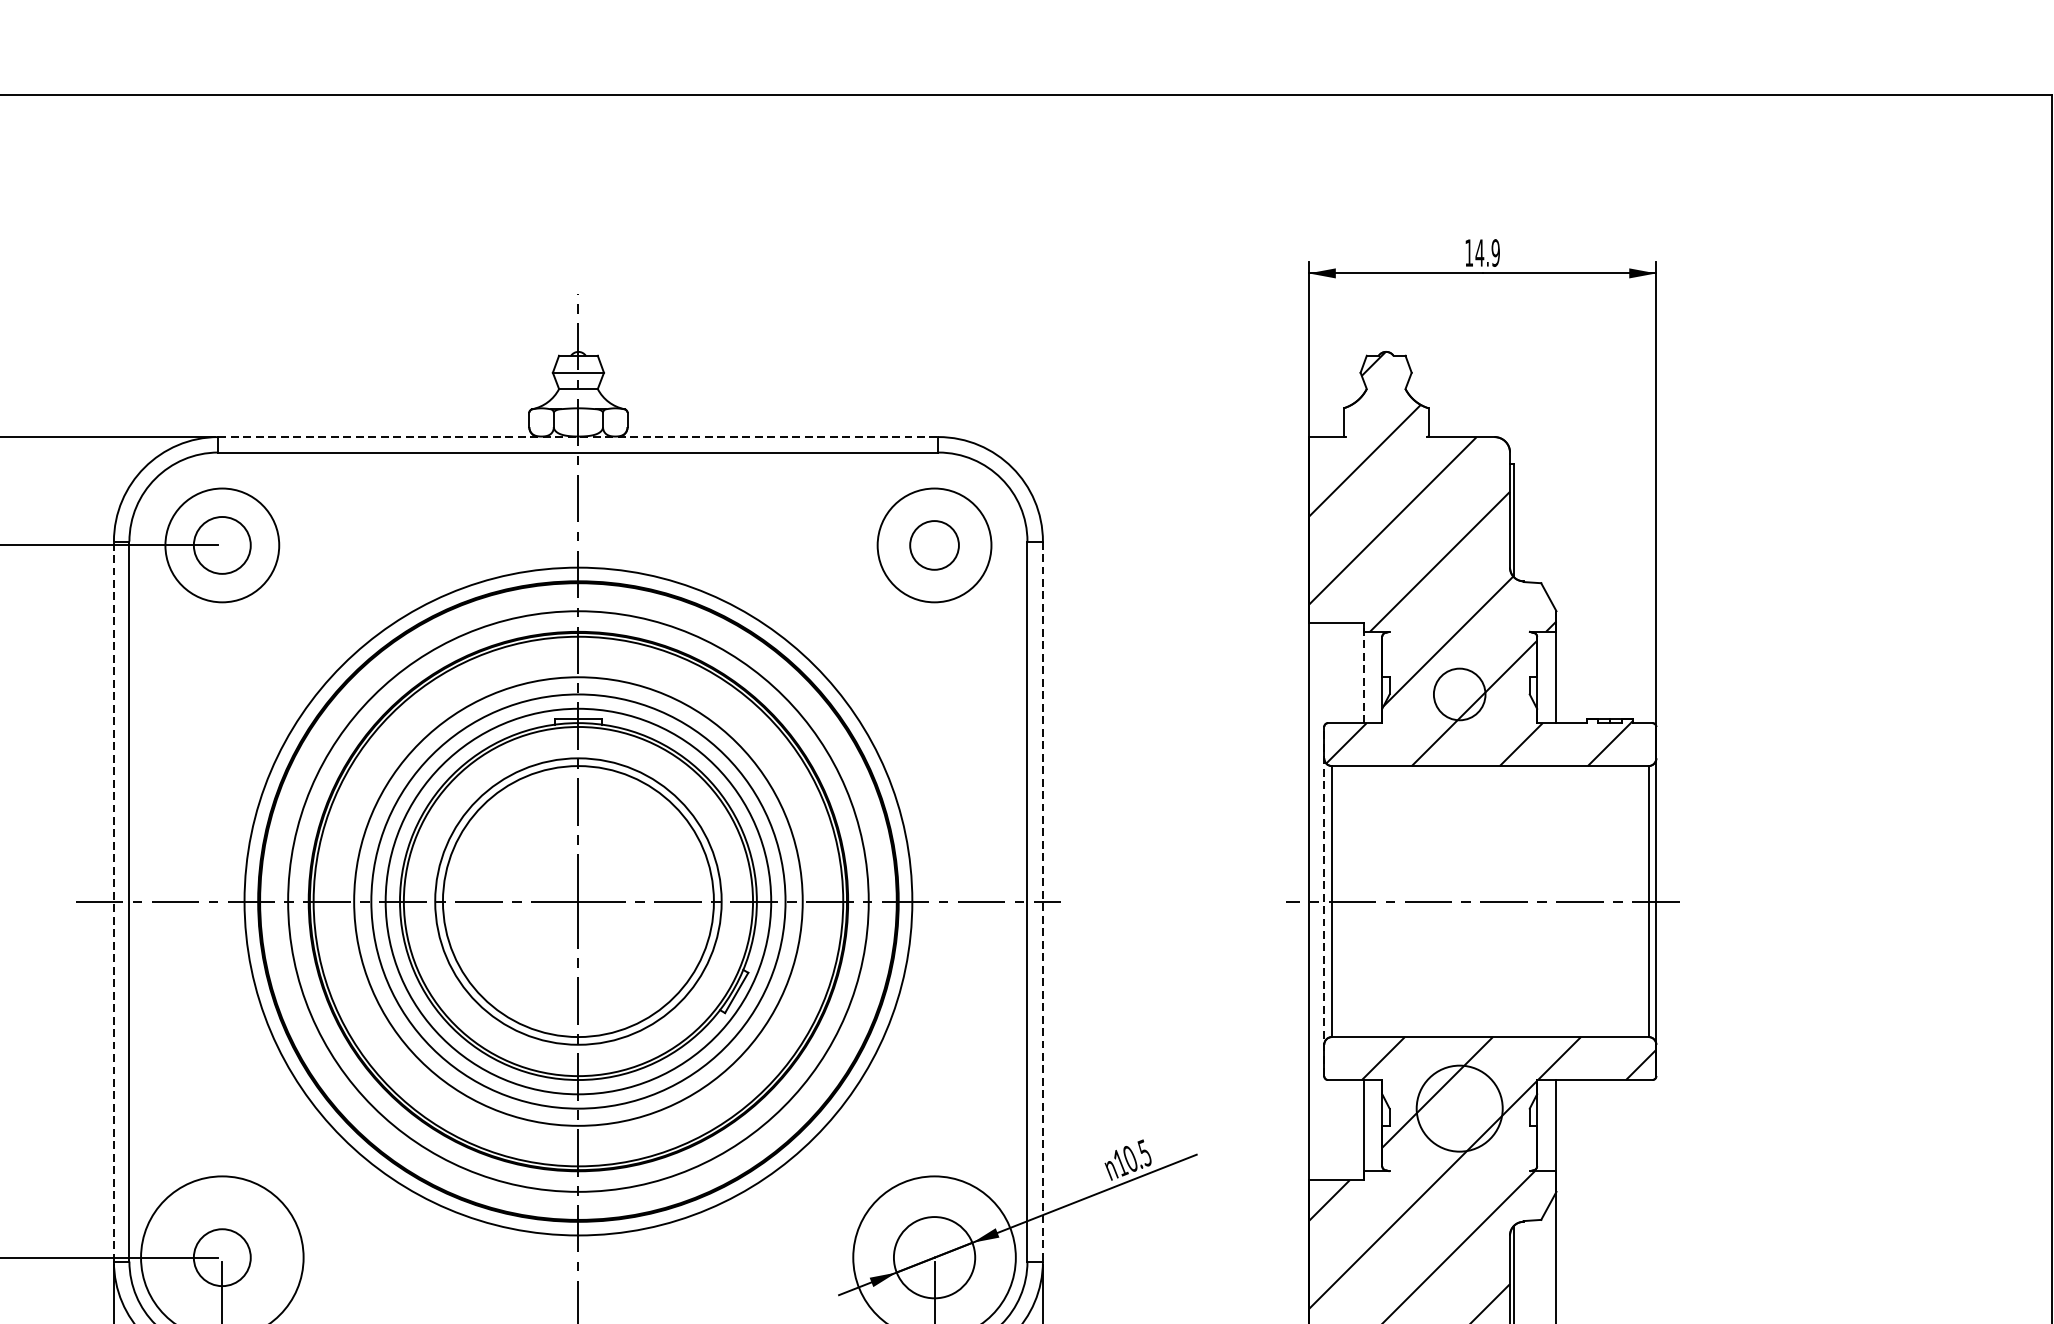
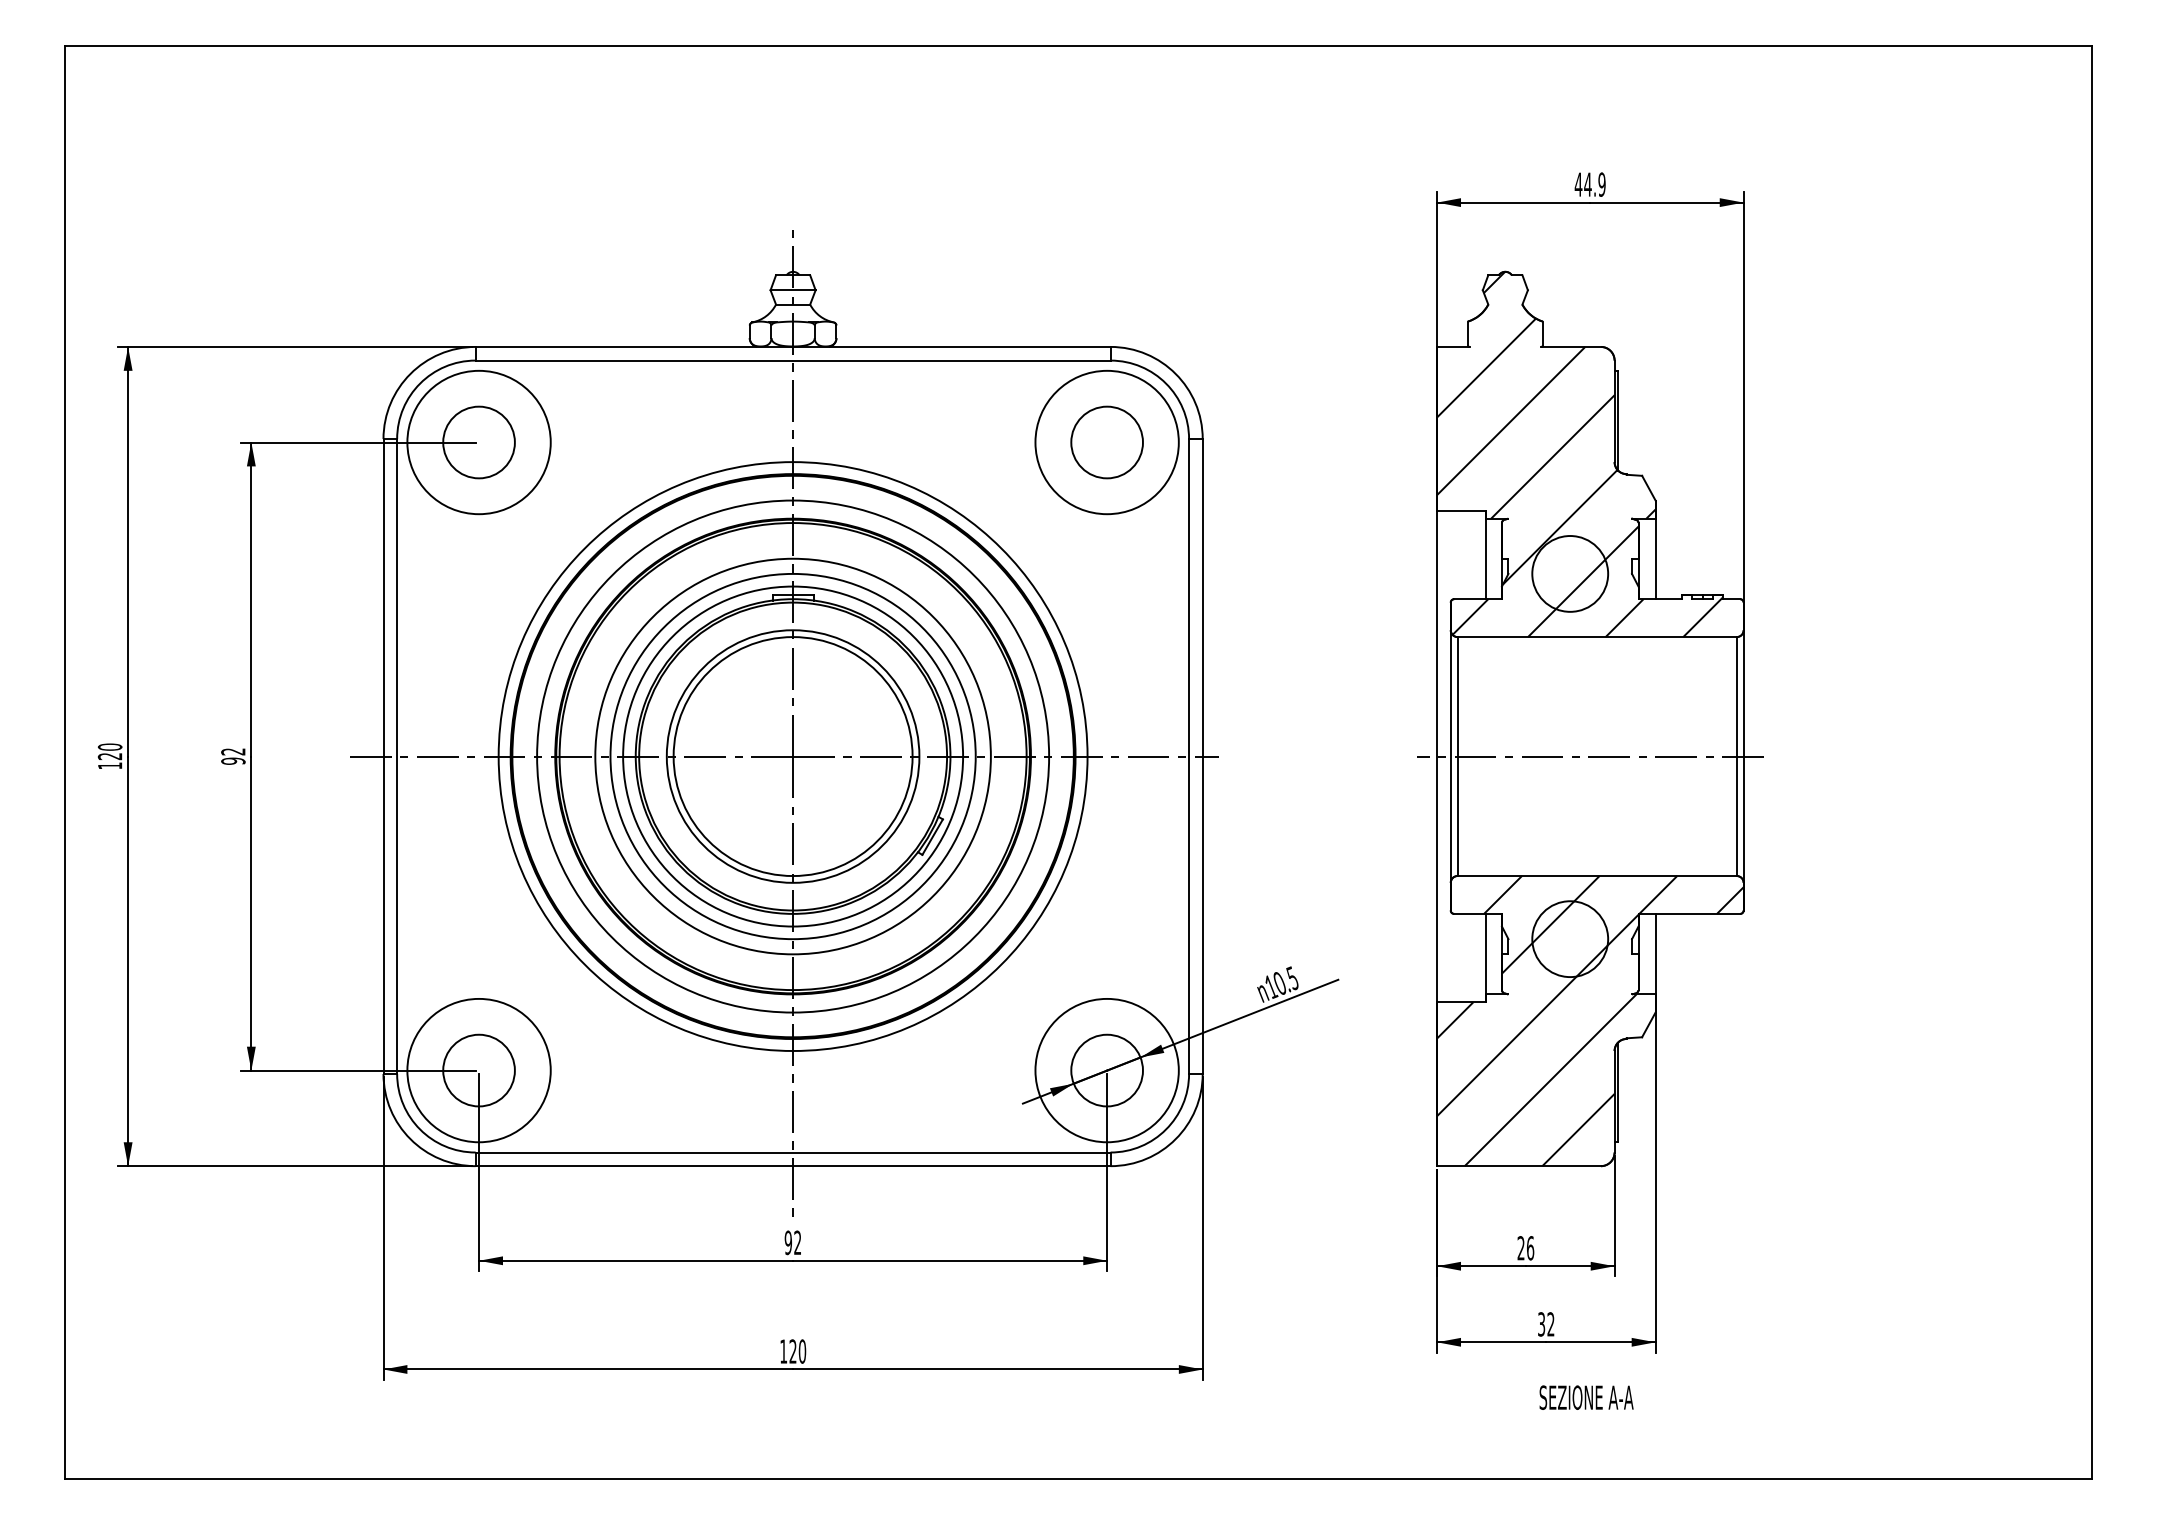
text: (1469, 252) -> (1578, 184), 14.9 -> 44.9
line: (578, 436) -> (793, 346), dashed -> solid
circle: (221, 545) -> (478, 442), size x1.43
circle: (221, 545) -> (478, 442), size x1.43
circle: (933, 545) -> (1106, 442), size x1.43
circle: (933, 545) -> (1106, 442), size x1.67
line: (1364, 672) -> (1486, 554), dashed -> solid
circle: (1460, 693) -> (1570, 573), size x1.67
line: (113, 901) -> (383, 756), dashed -> solid
line: (1323, 901) -> (1450, 756), dashed -> solid
line: (1042, 902) -> (1202, 757), dashed -> solid
circle: (221, 1257) -> (478, 1070), size x1.43

